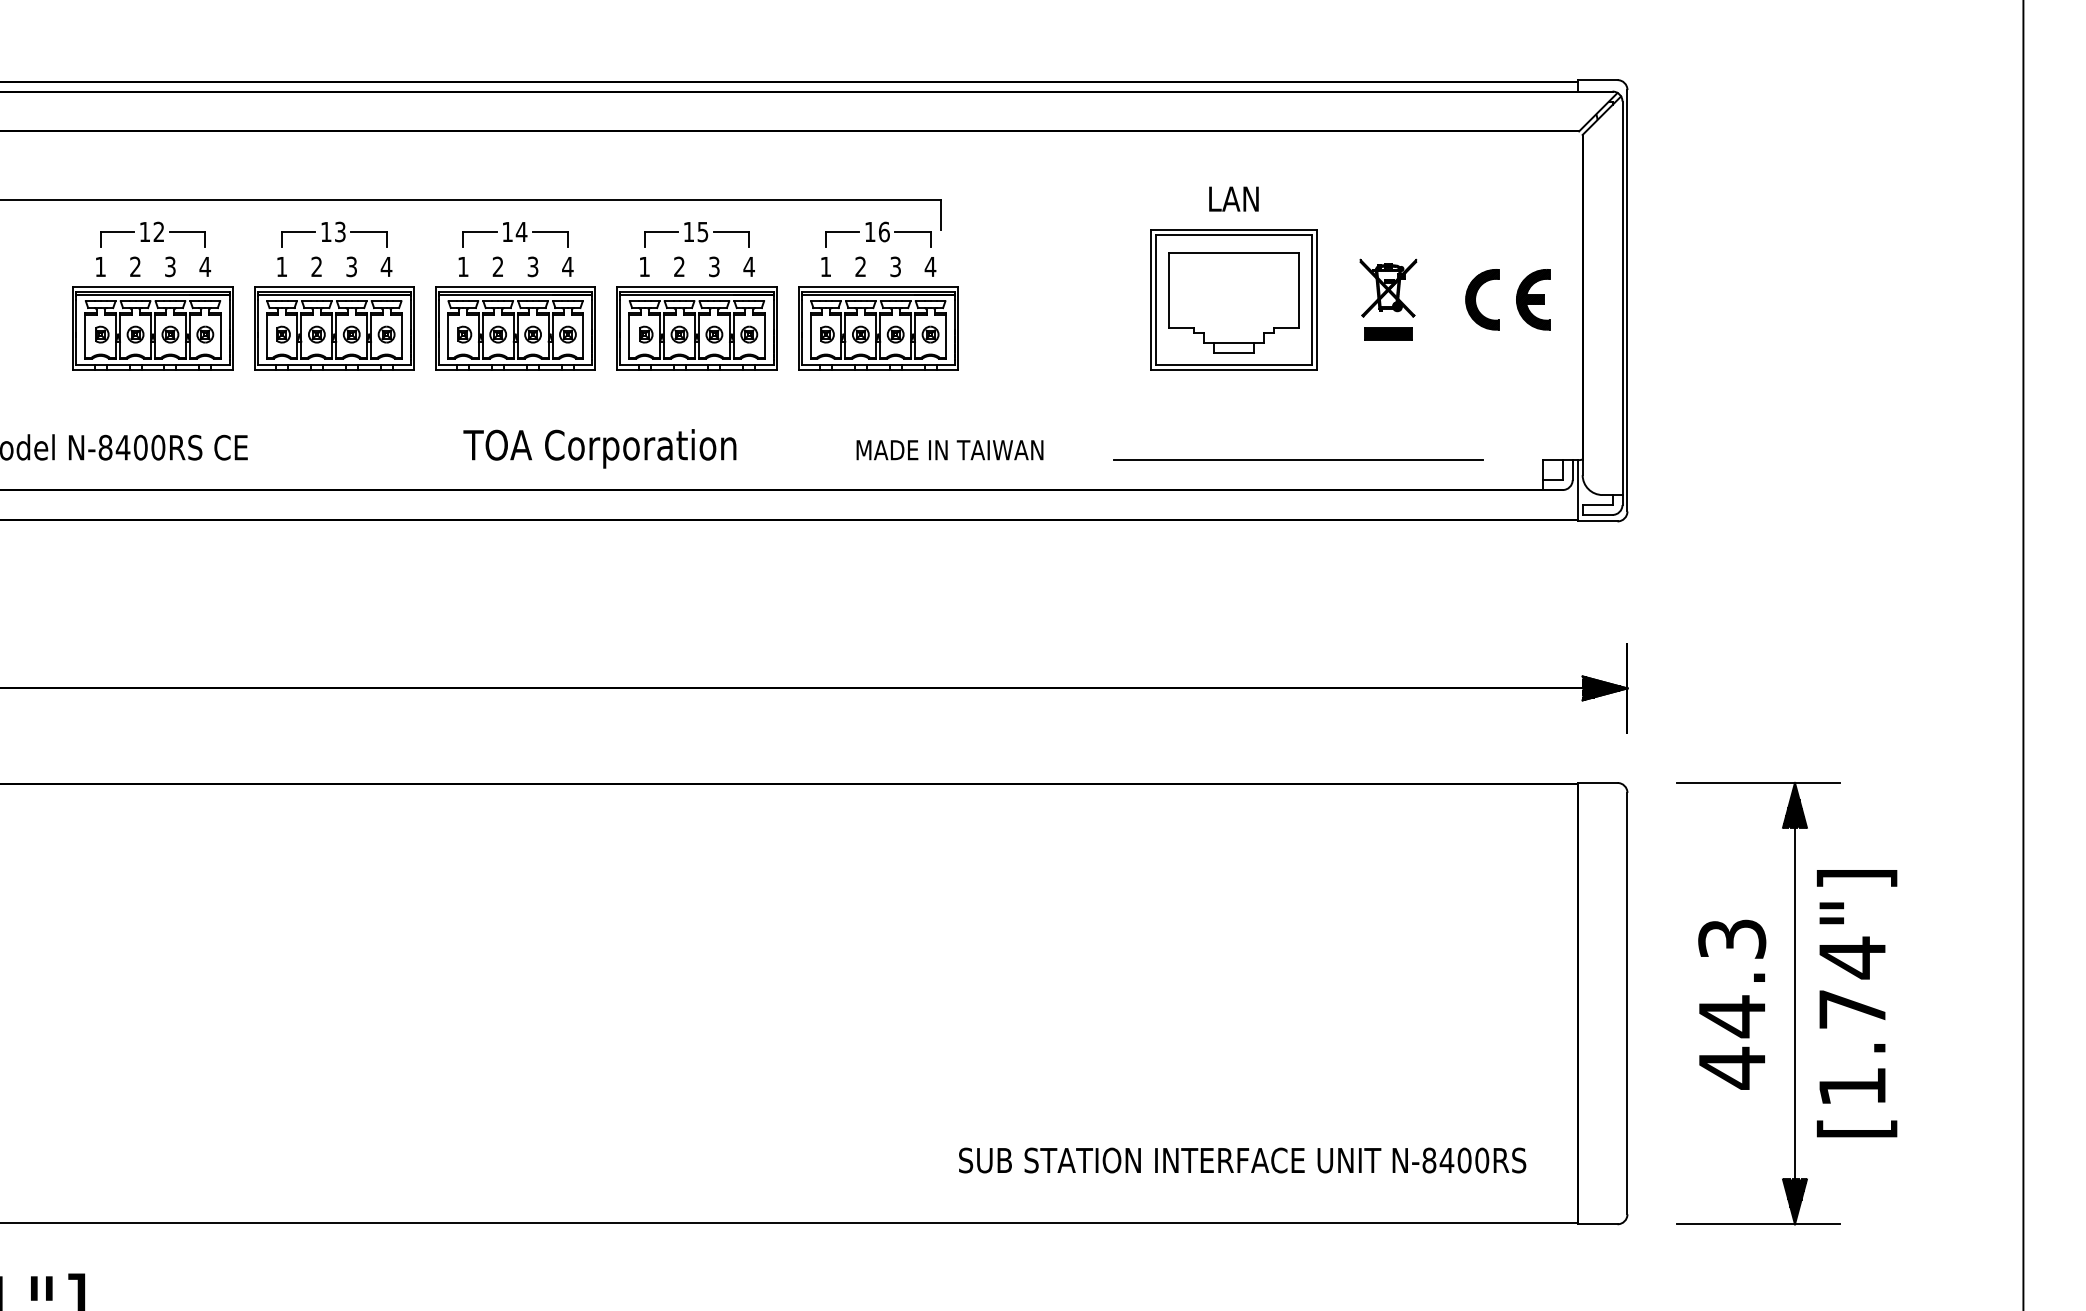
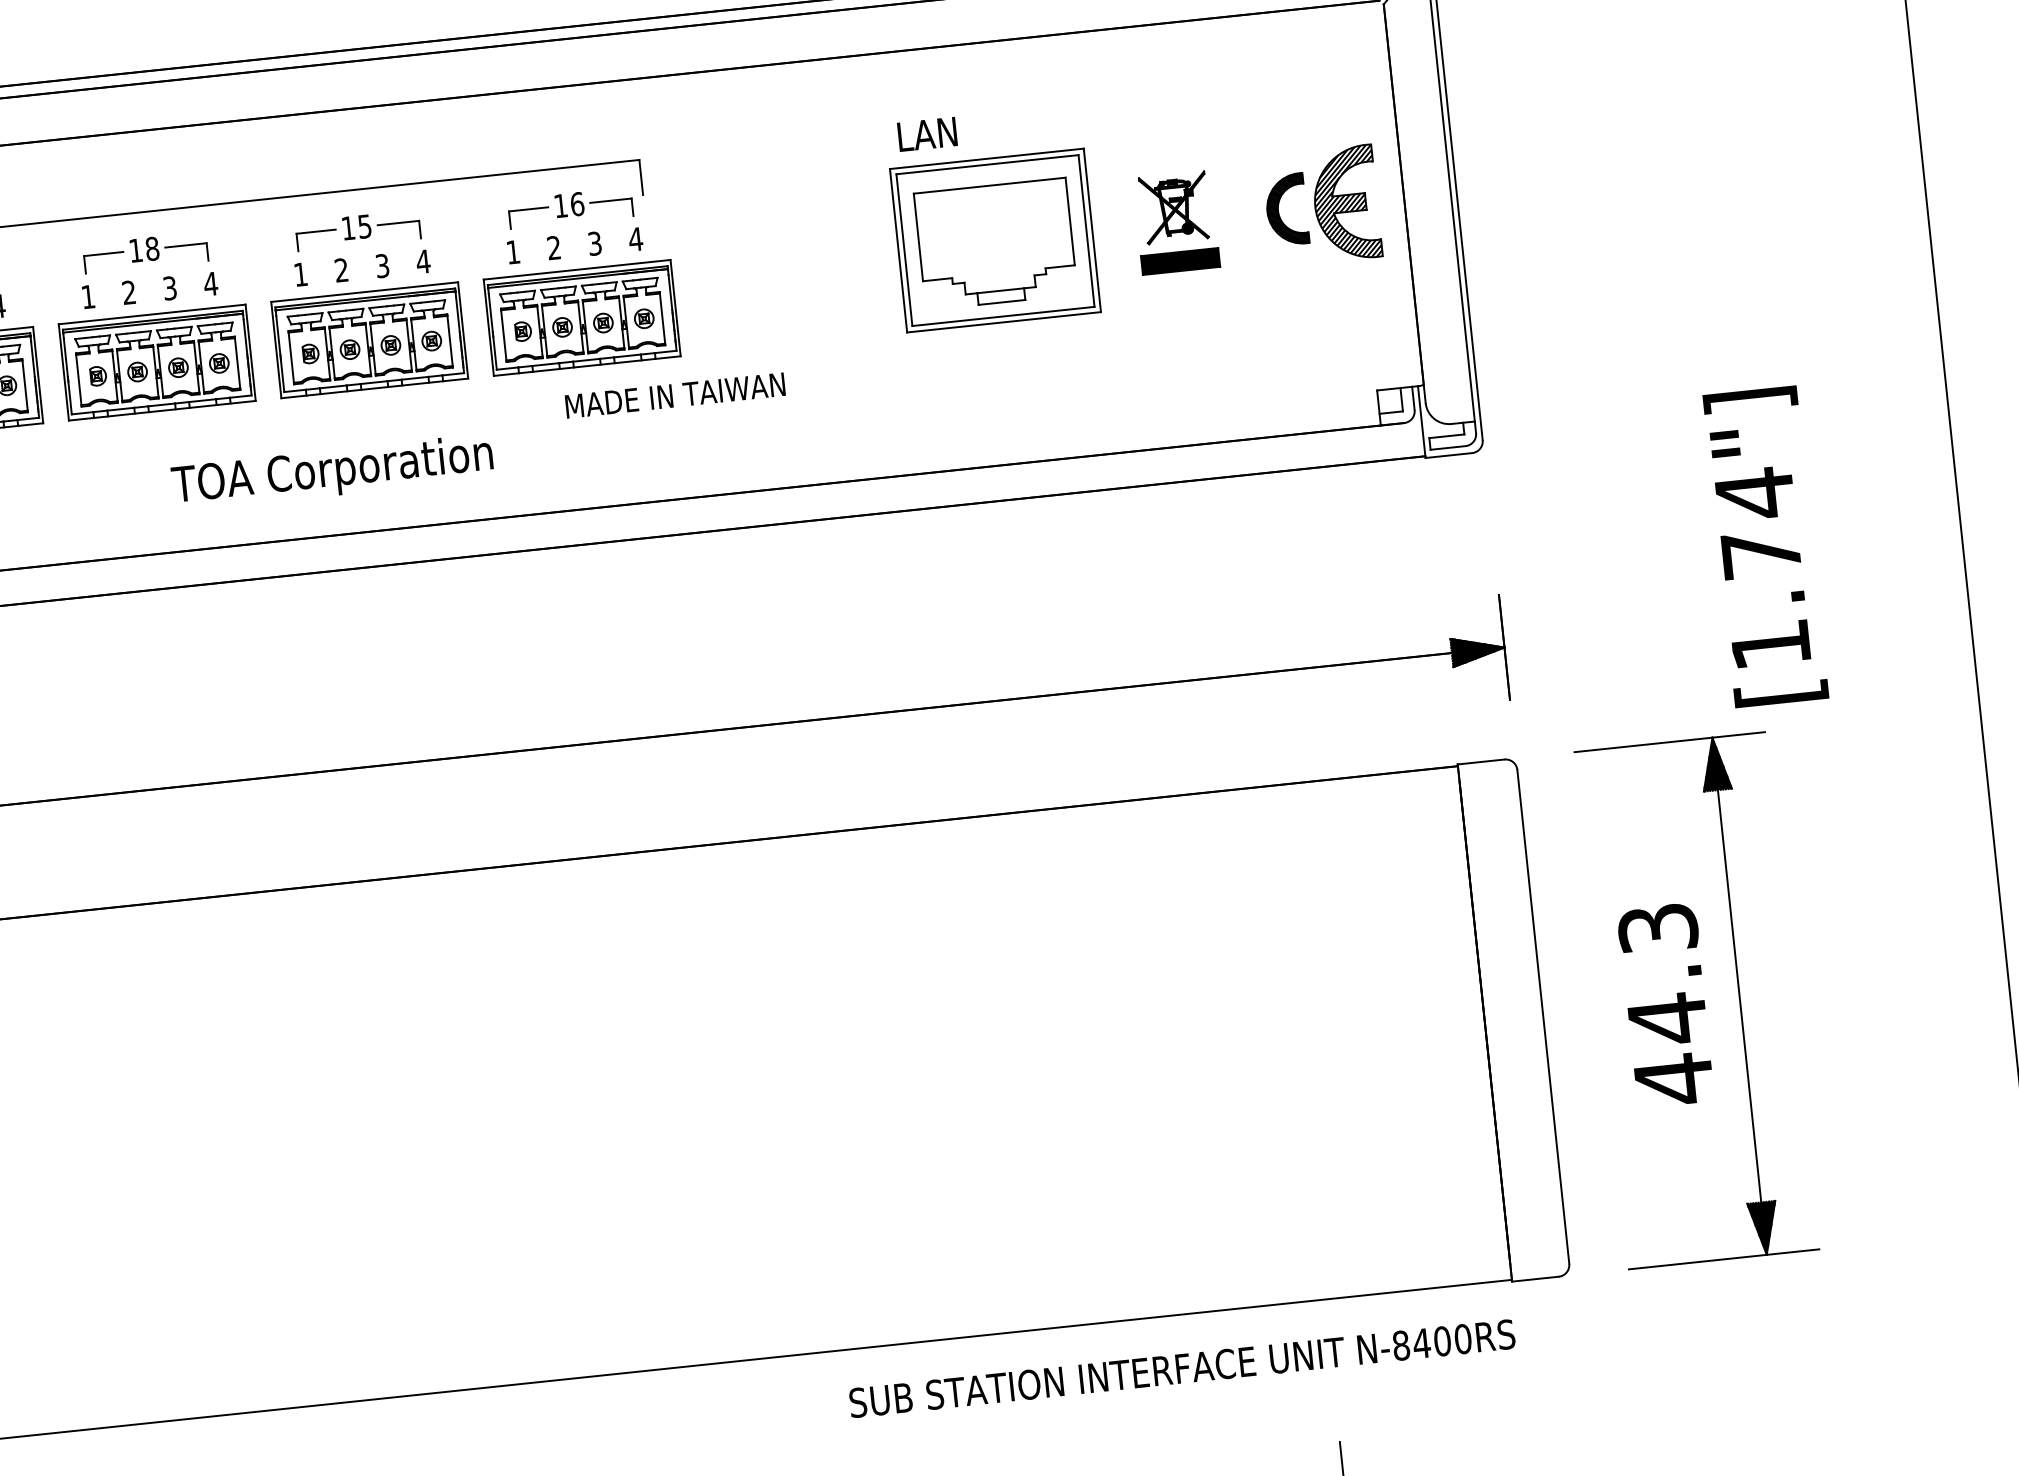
text: (1233, 198) -> (926, 133), moved
text: (521, 231) -> (152, 248), 14 -> 18
part: (1533, 299) -> (1346, 203), size x1.6
part: (1388, 333) -> (1180, 261), size x1.4
text: (599, 448) -> (332, 472), moved
text: (949, 450) -> (674, 395), moved
line: (1298, 460) -> (1090, 420), removed
text: (1857, 1003) -> (1766, 546), moved
text: (1242, 1160) -> (1182, 1368), moved

